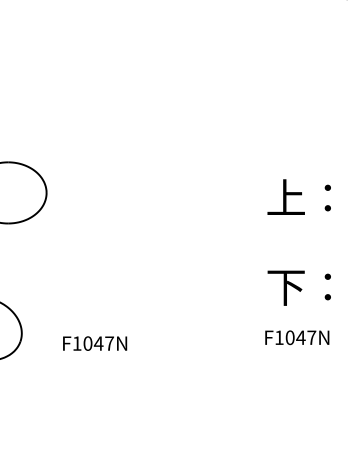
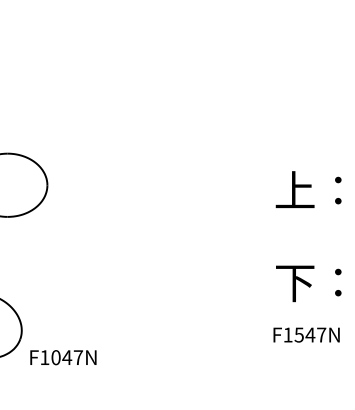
text: (289, 337) -> (298, 334), F1047N -> F1547N
text: (95, 343) -> (63, 357), moved

